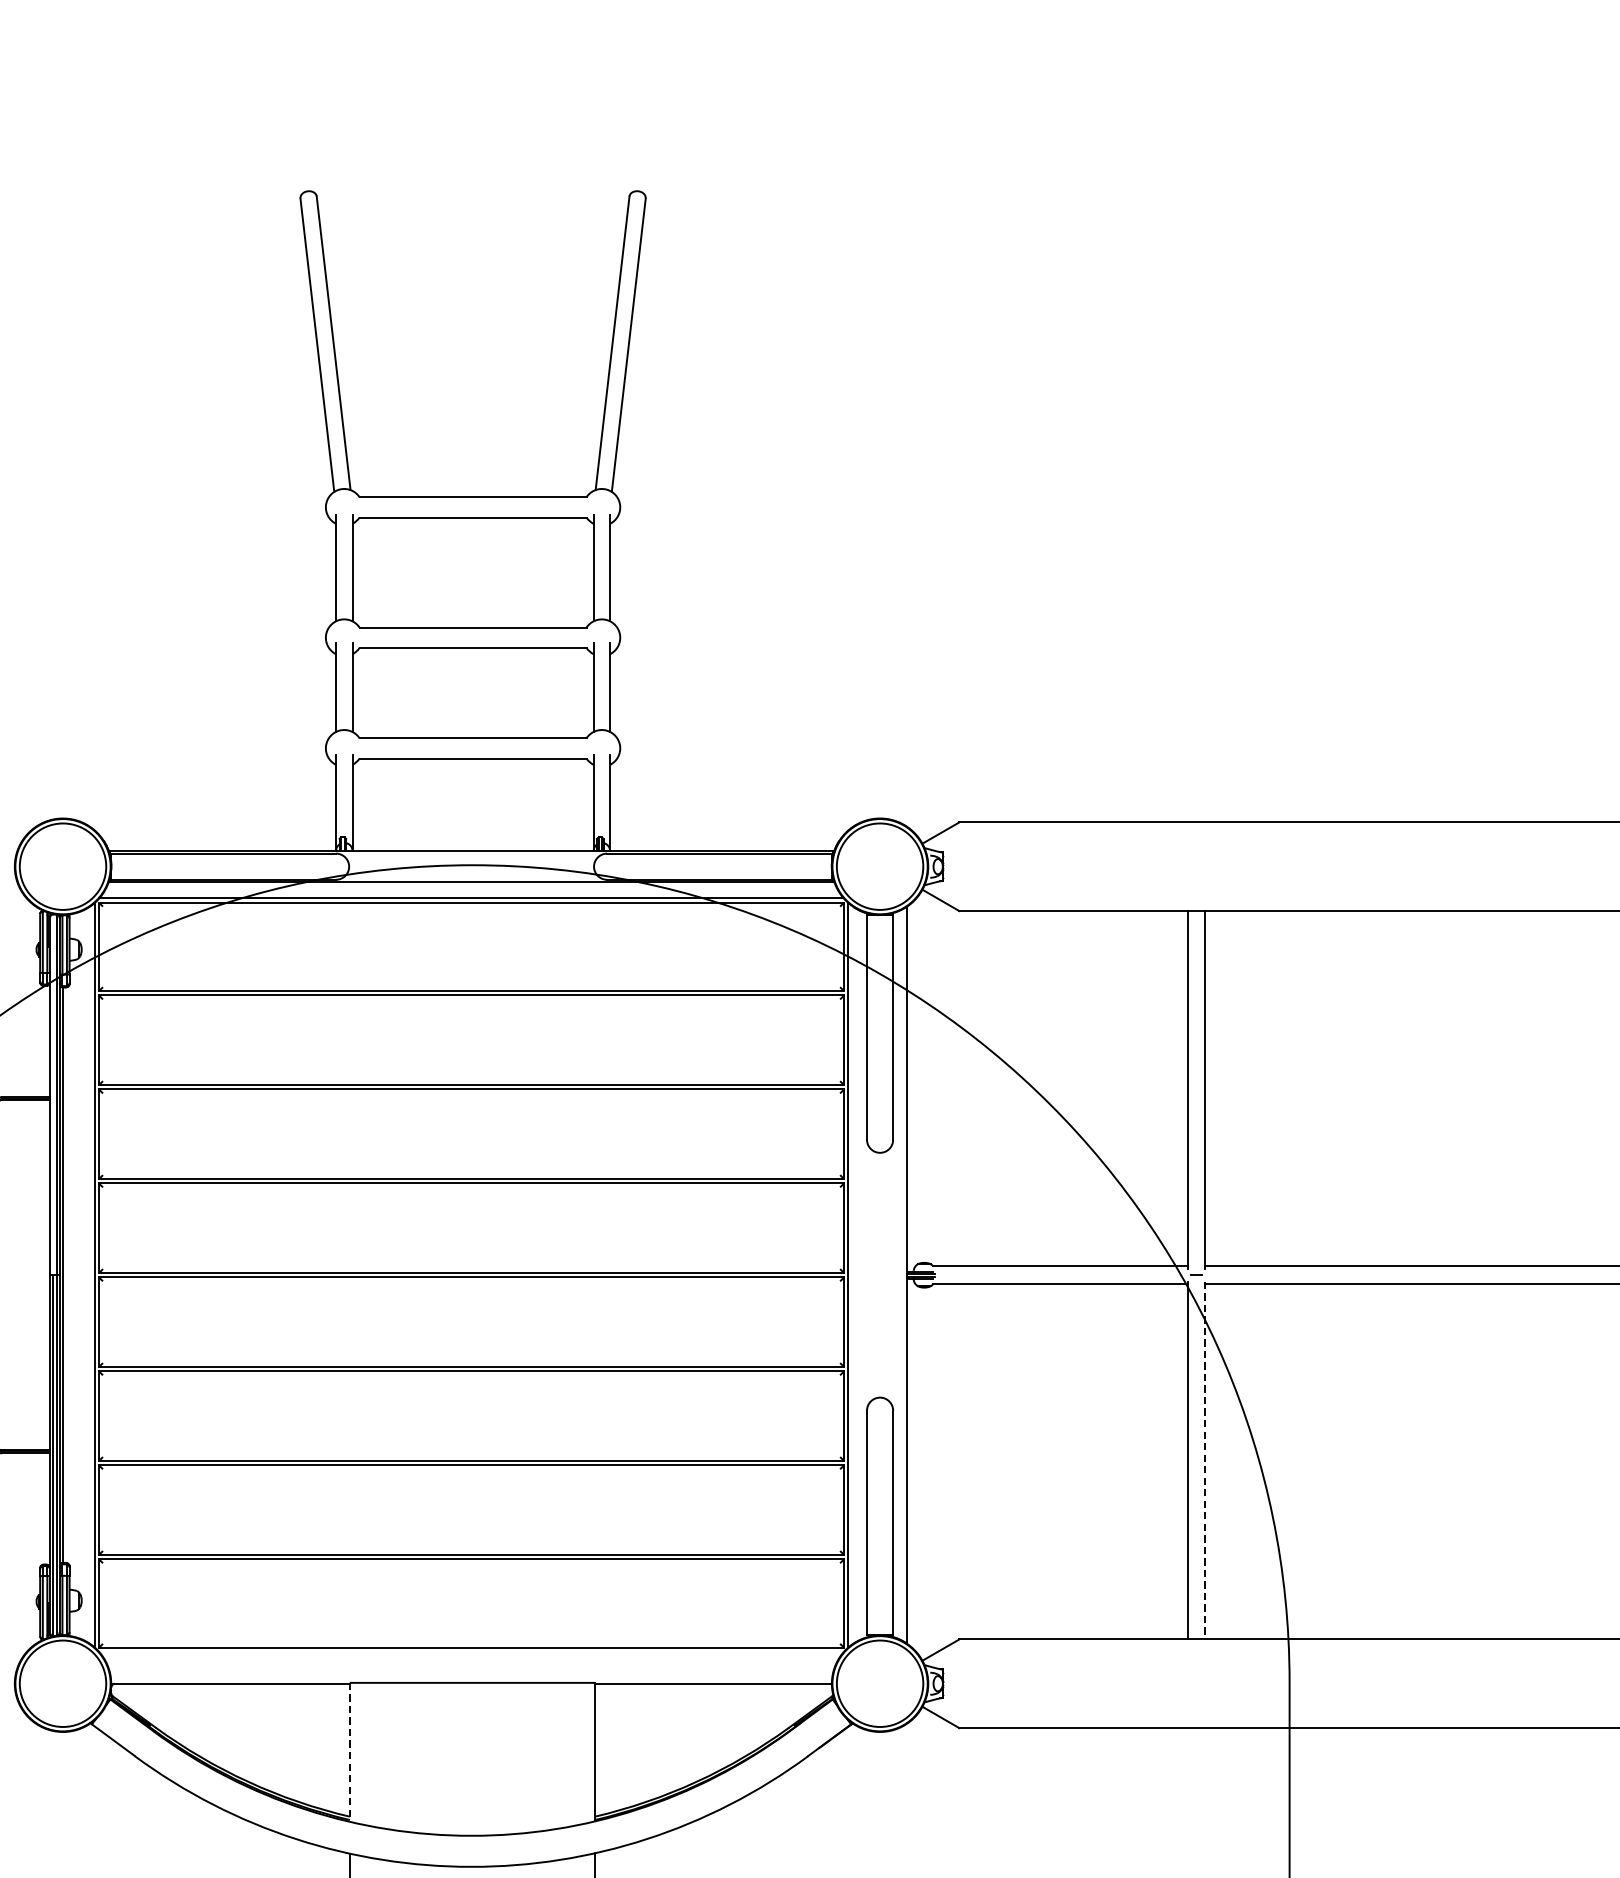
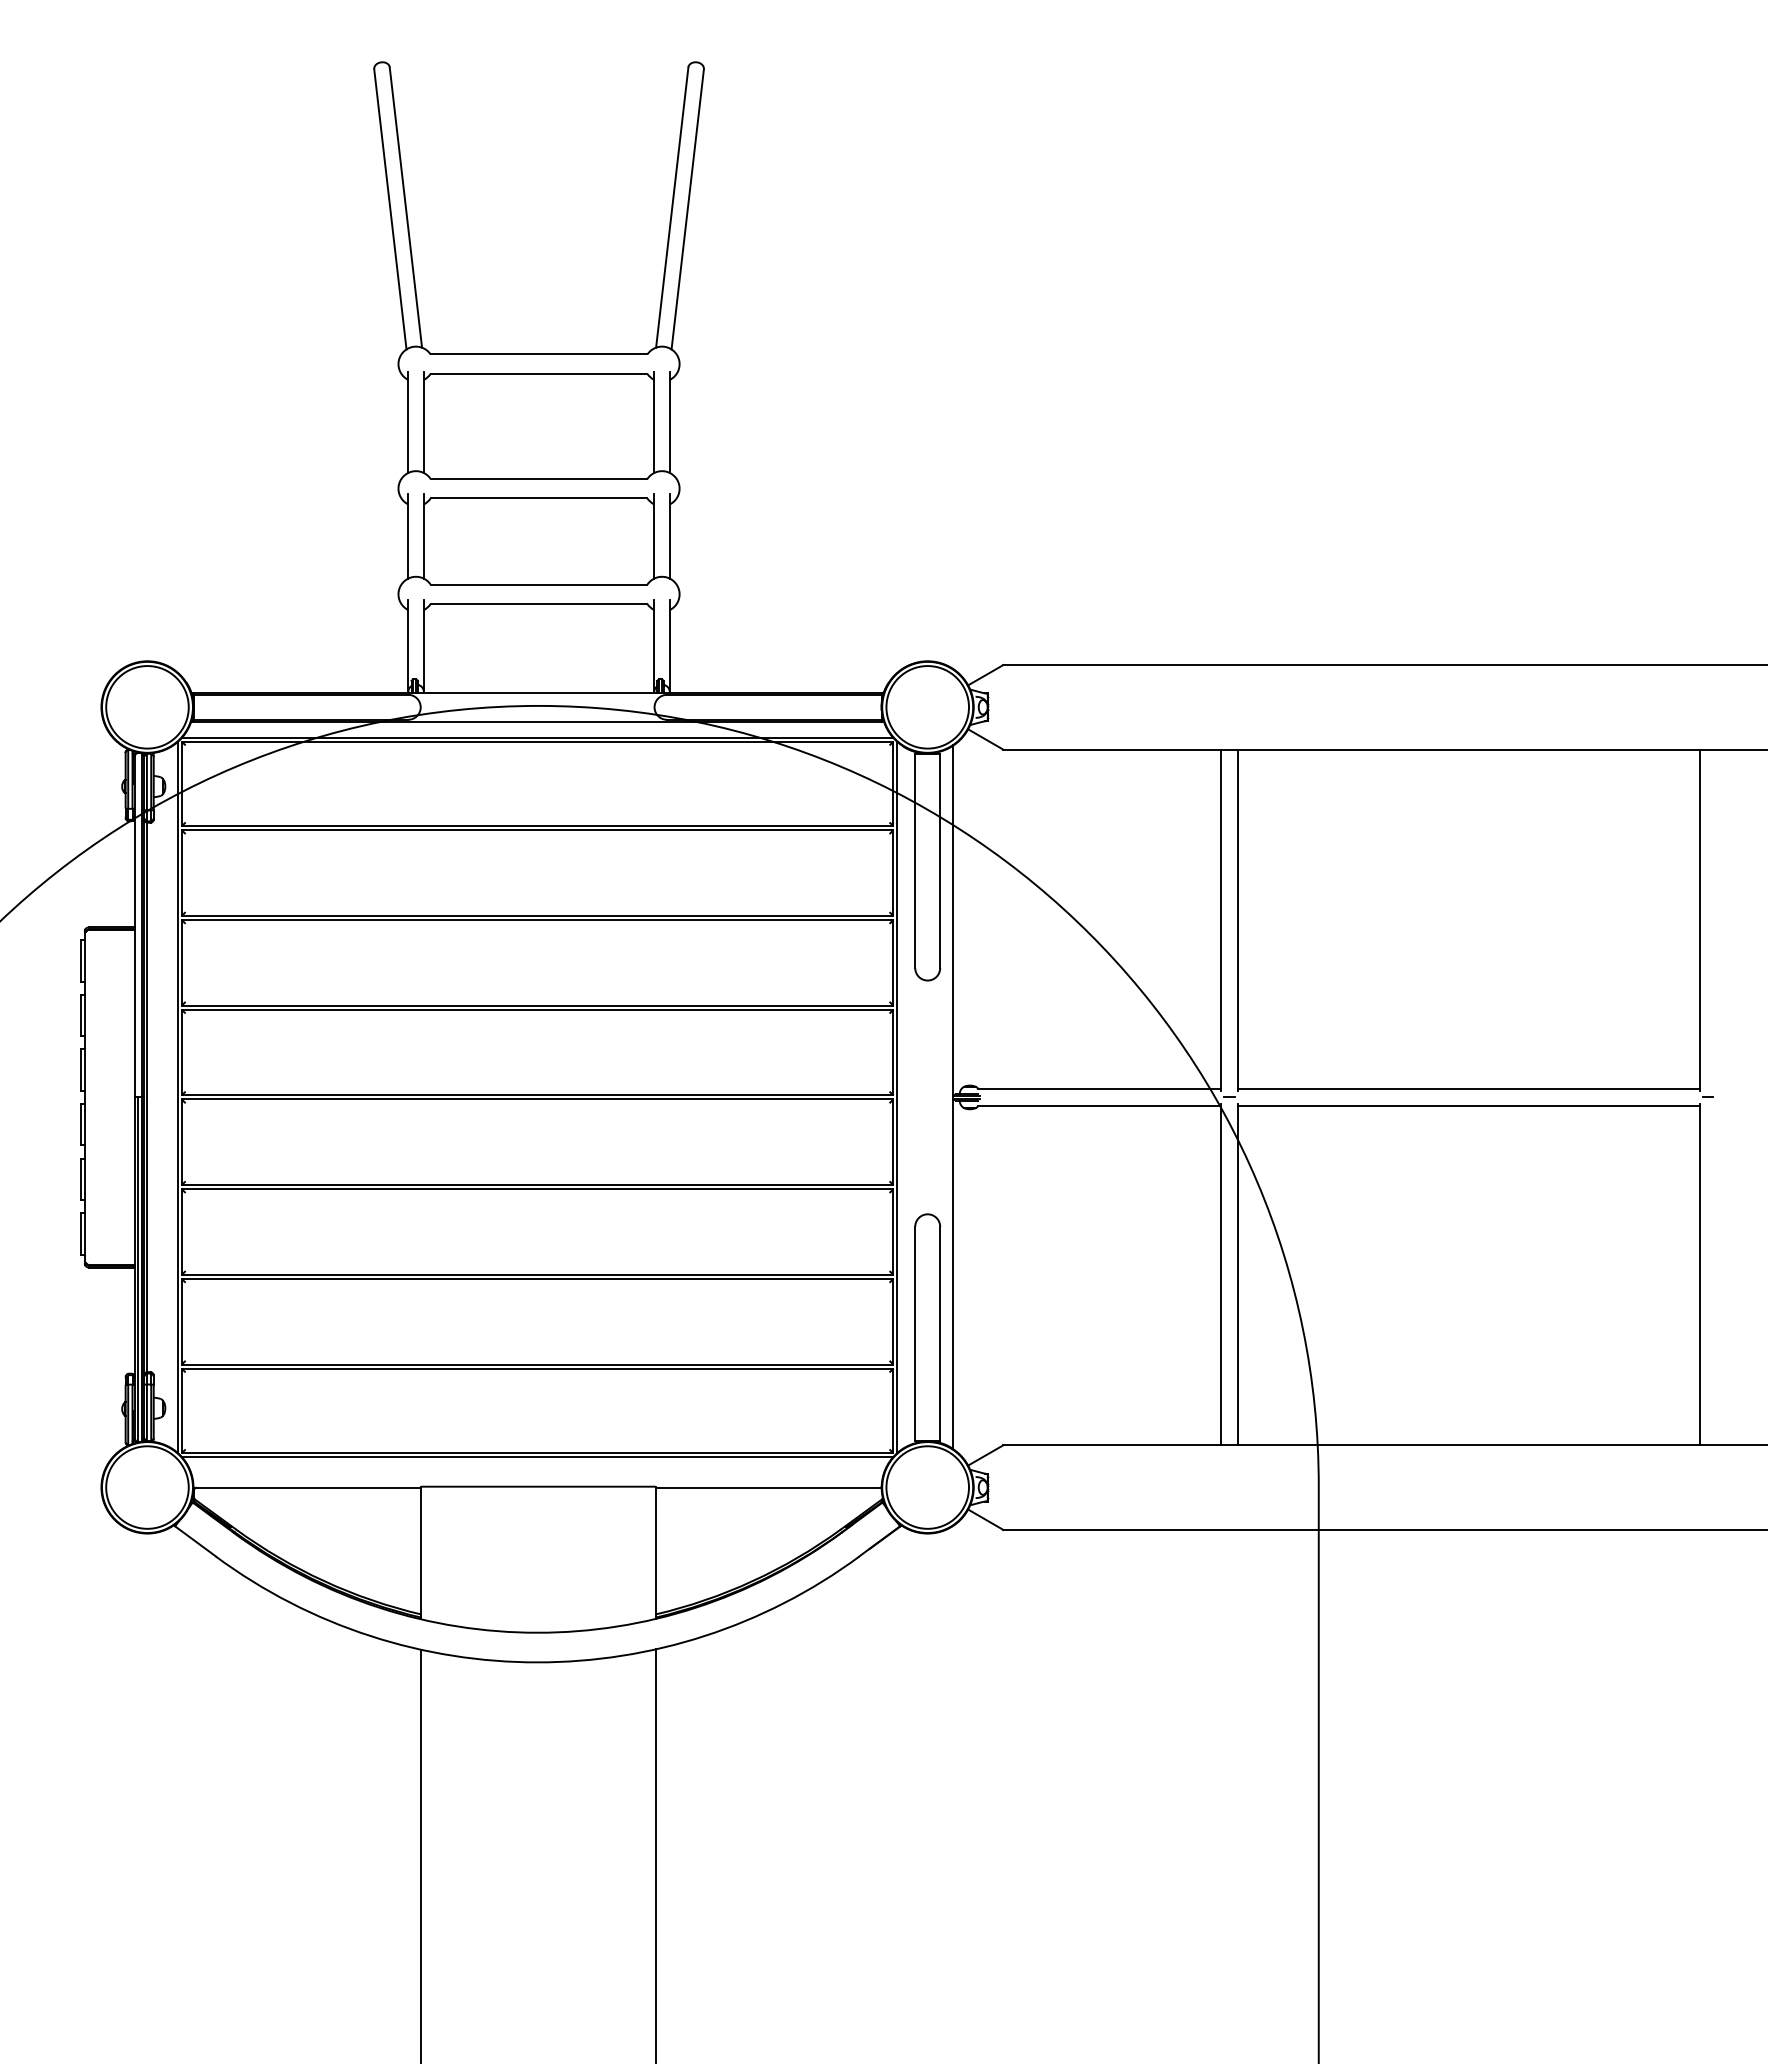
line: (1204, 1460) -> (1237, 1274), dashed -> solid
line: (471, 1652) -> (537, 1457), added
line: (349, 1752) -> (421, 1553), dashed -> solid

